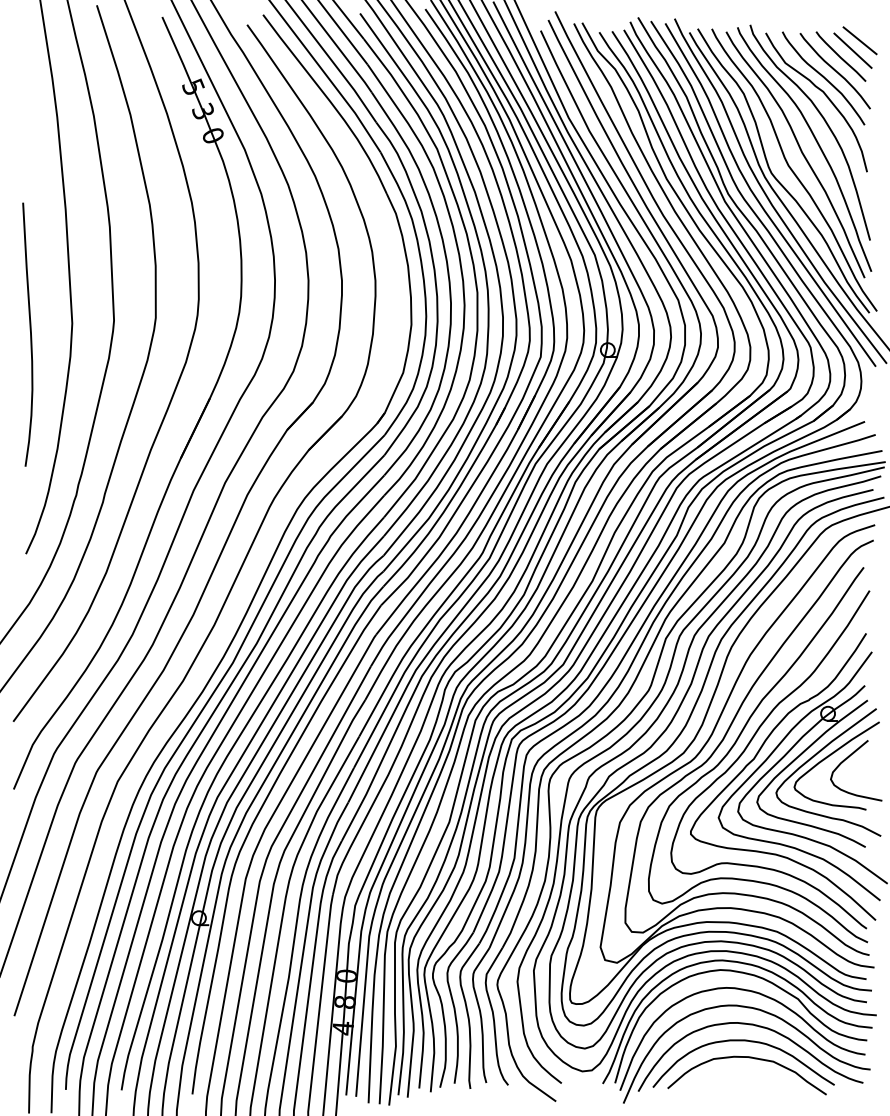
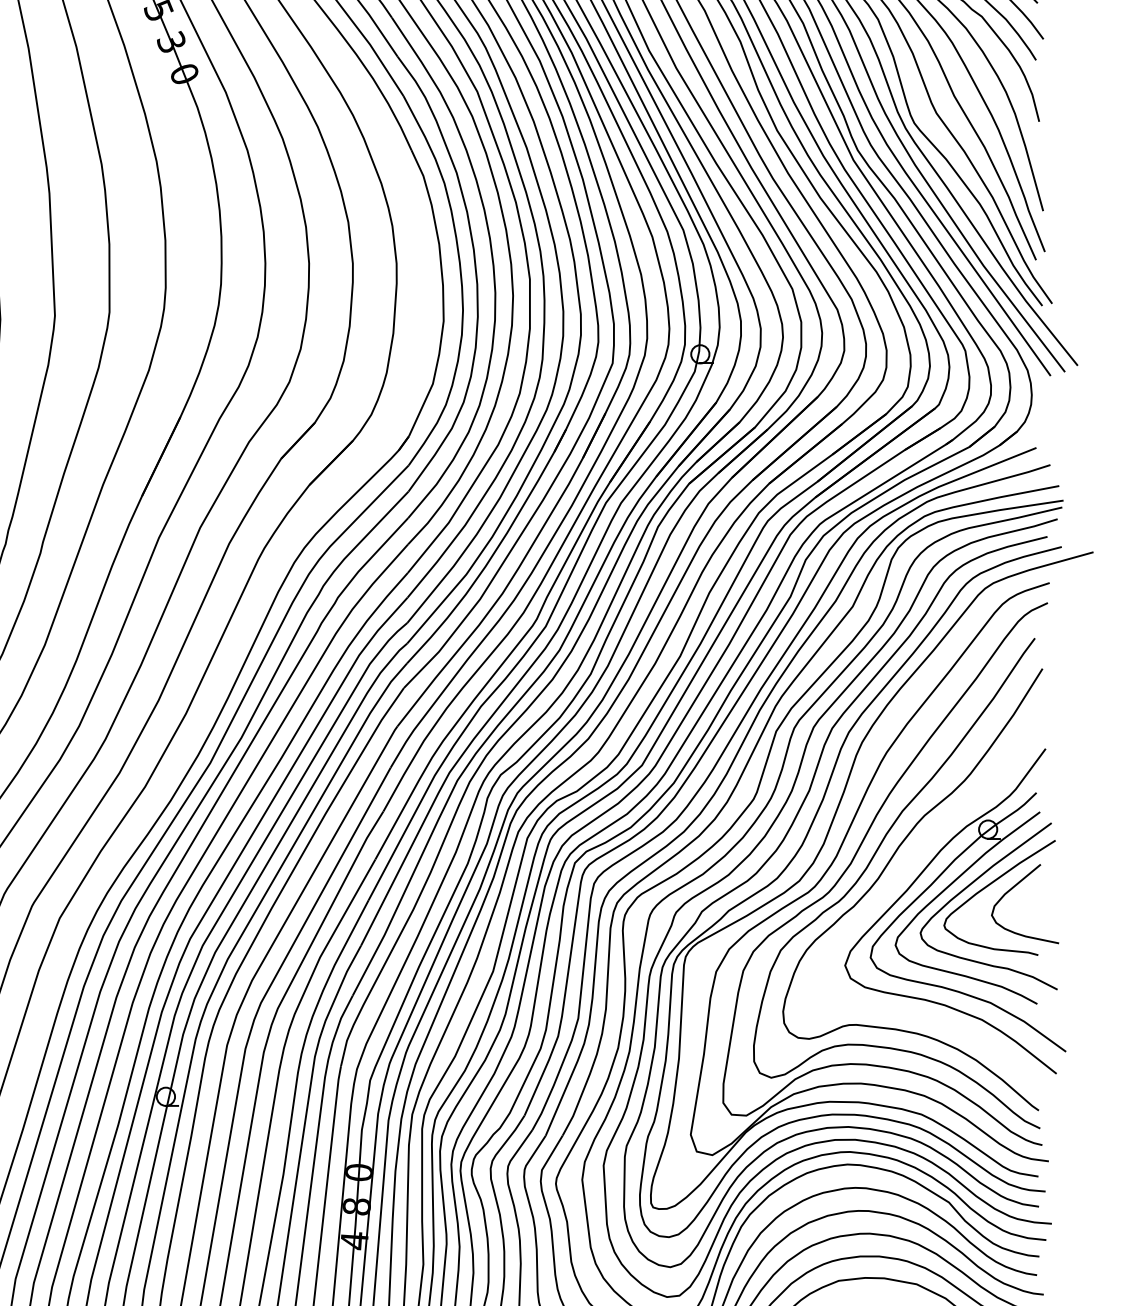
curve: (755, 758) -> (893, 888), removed

